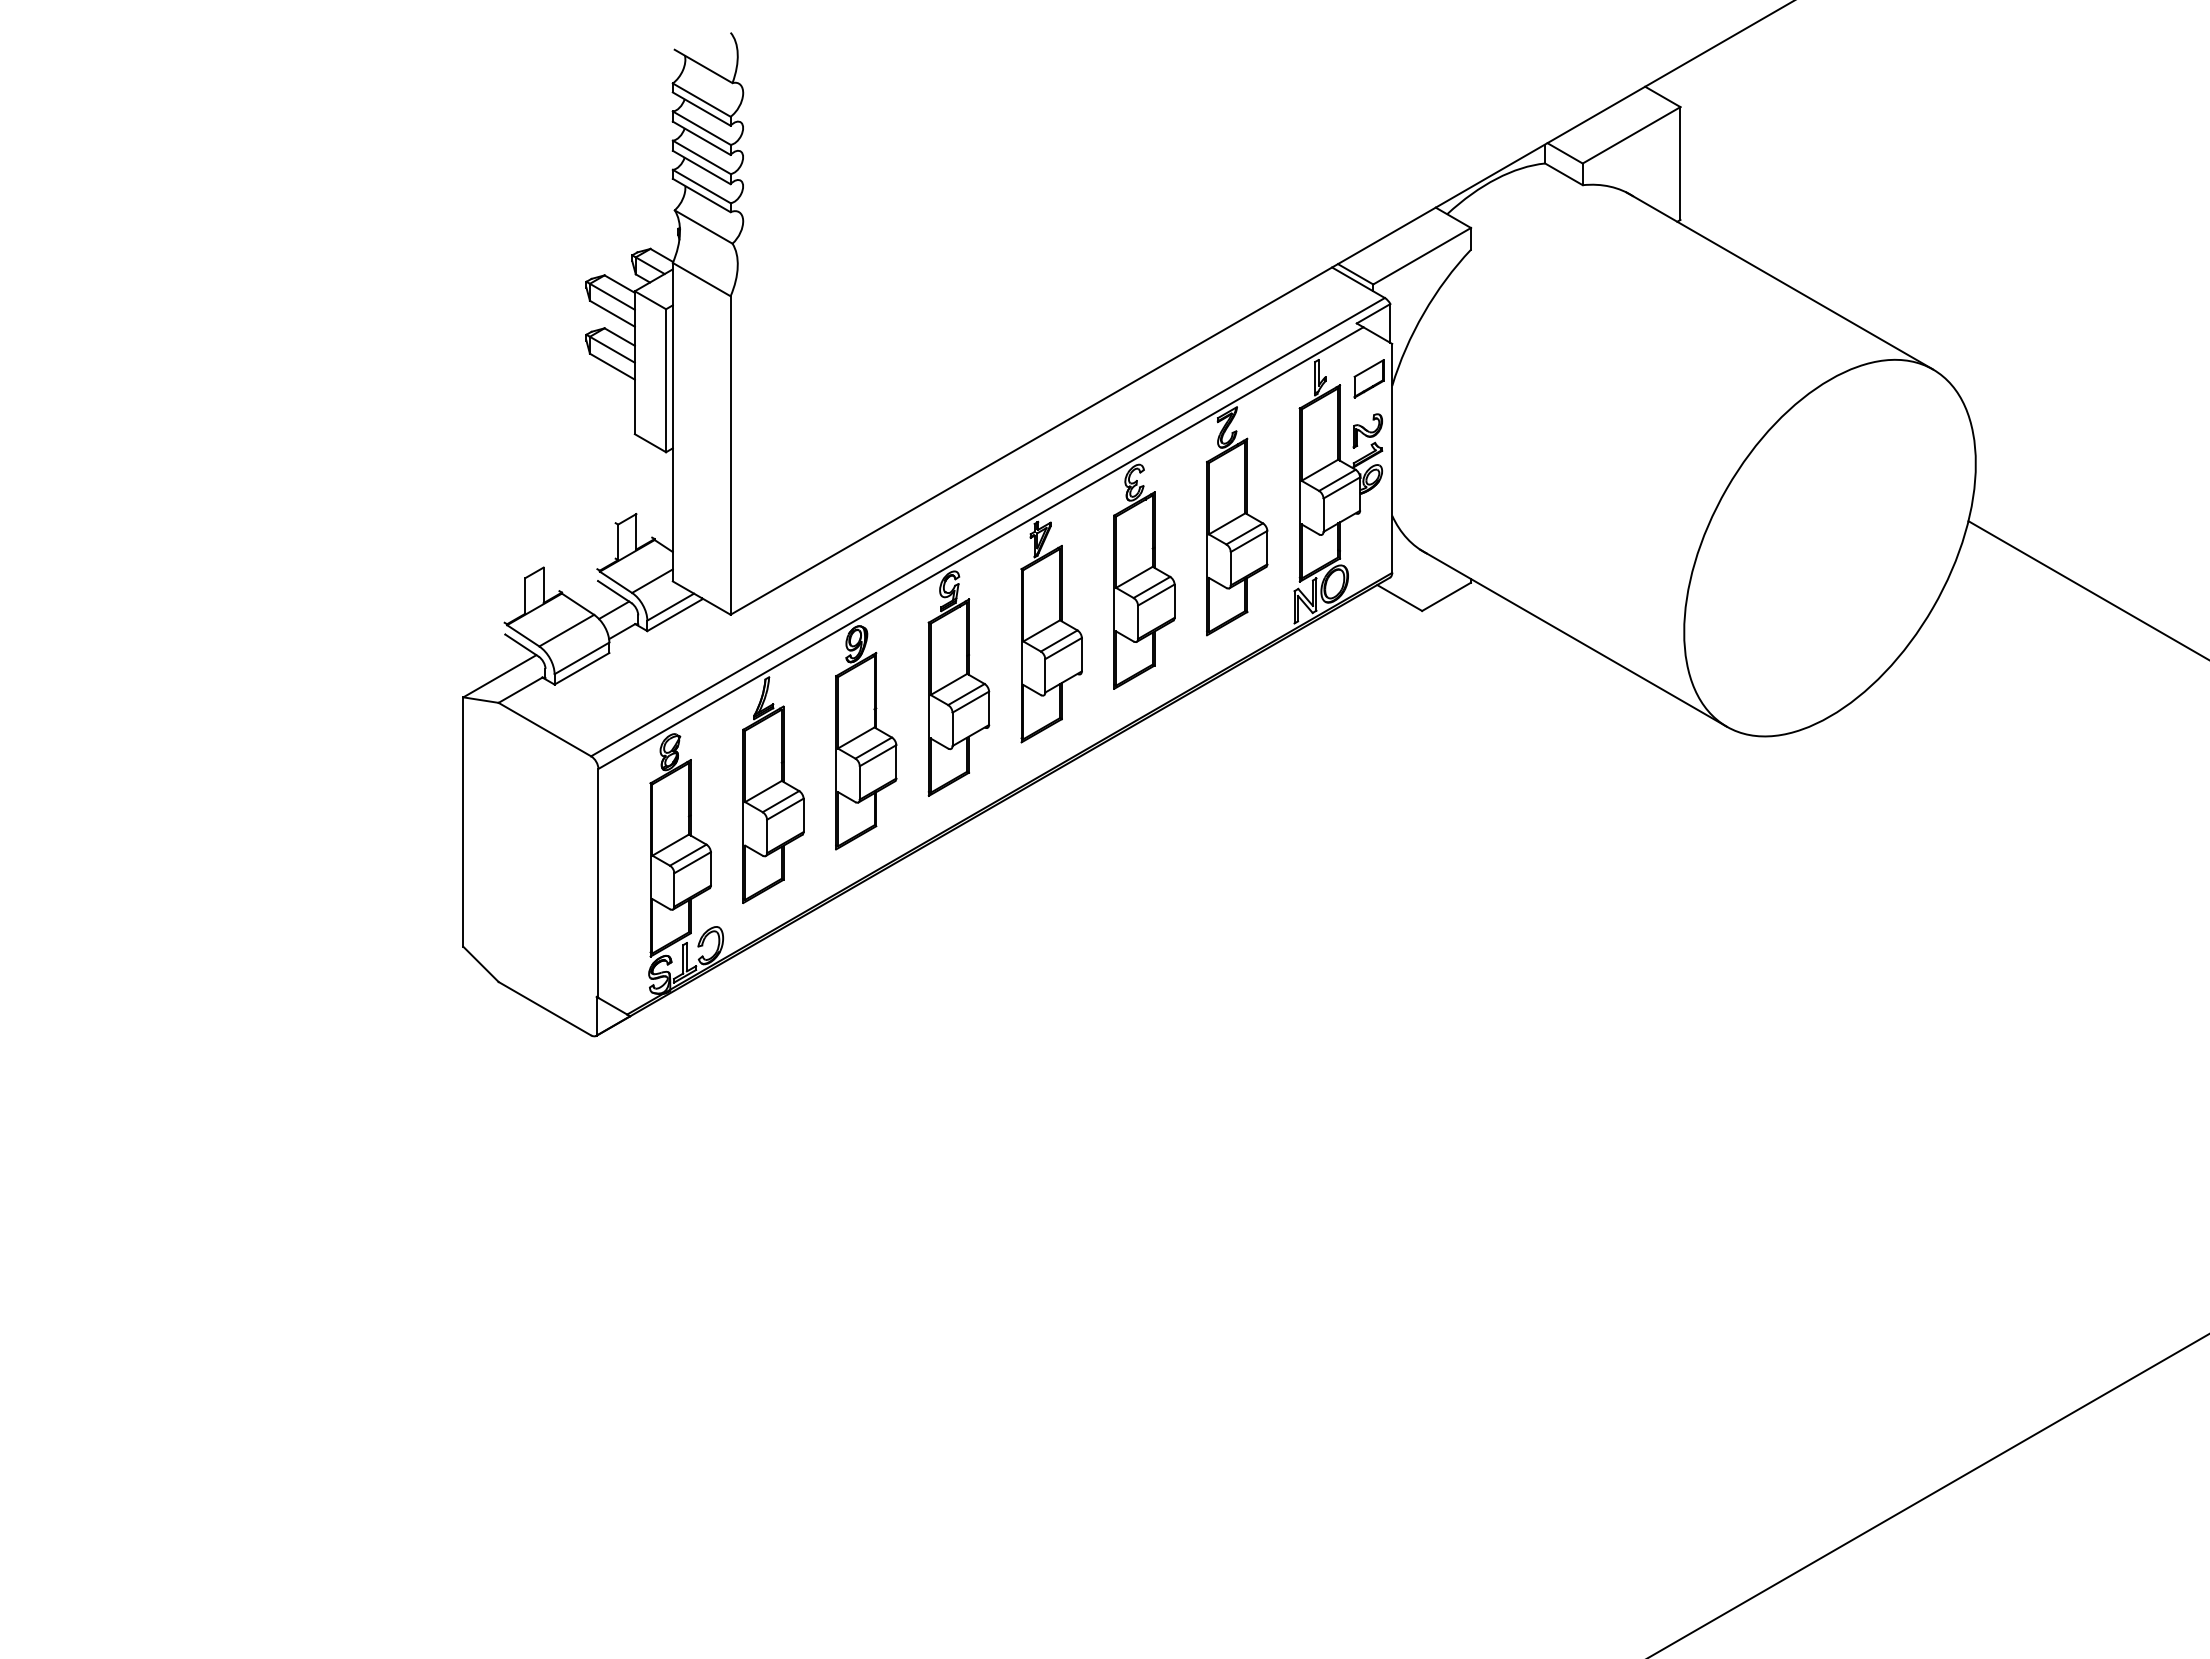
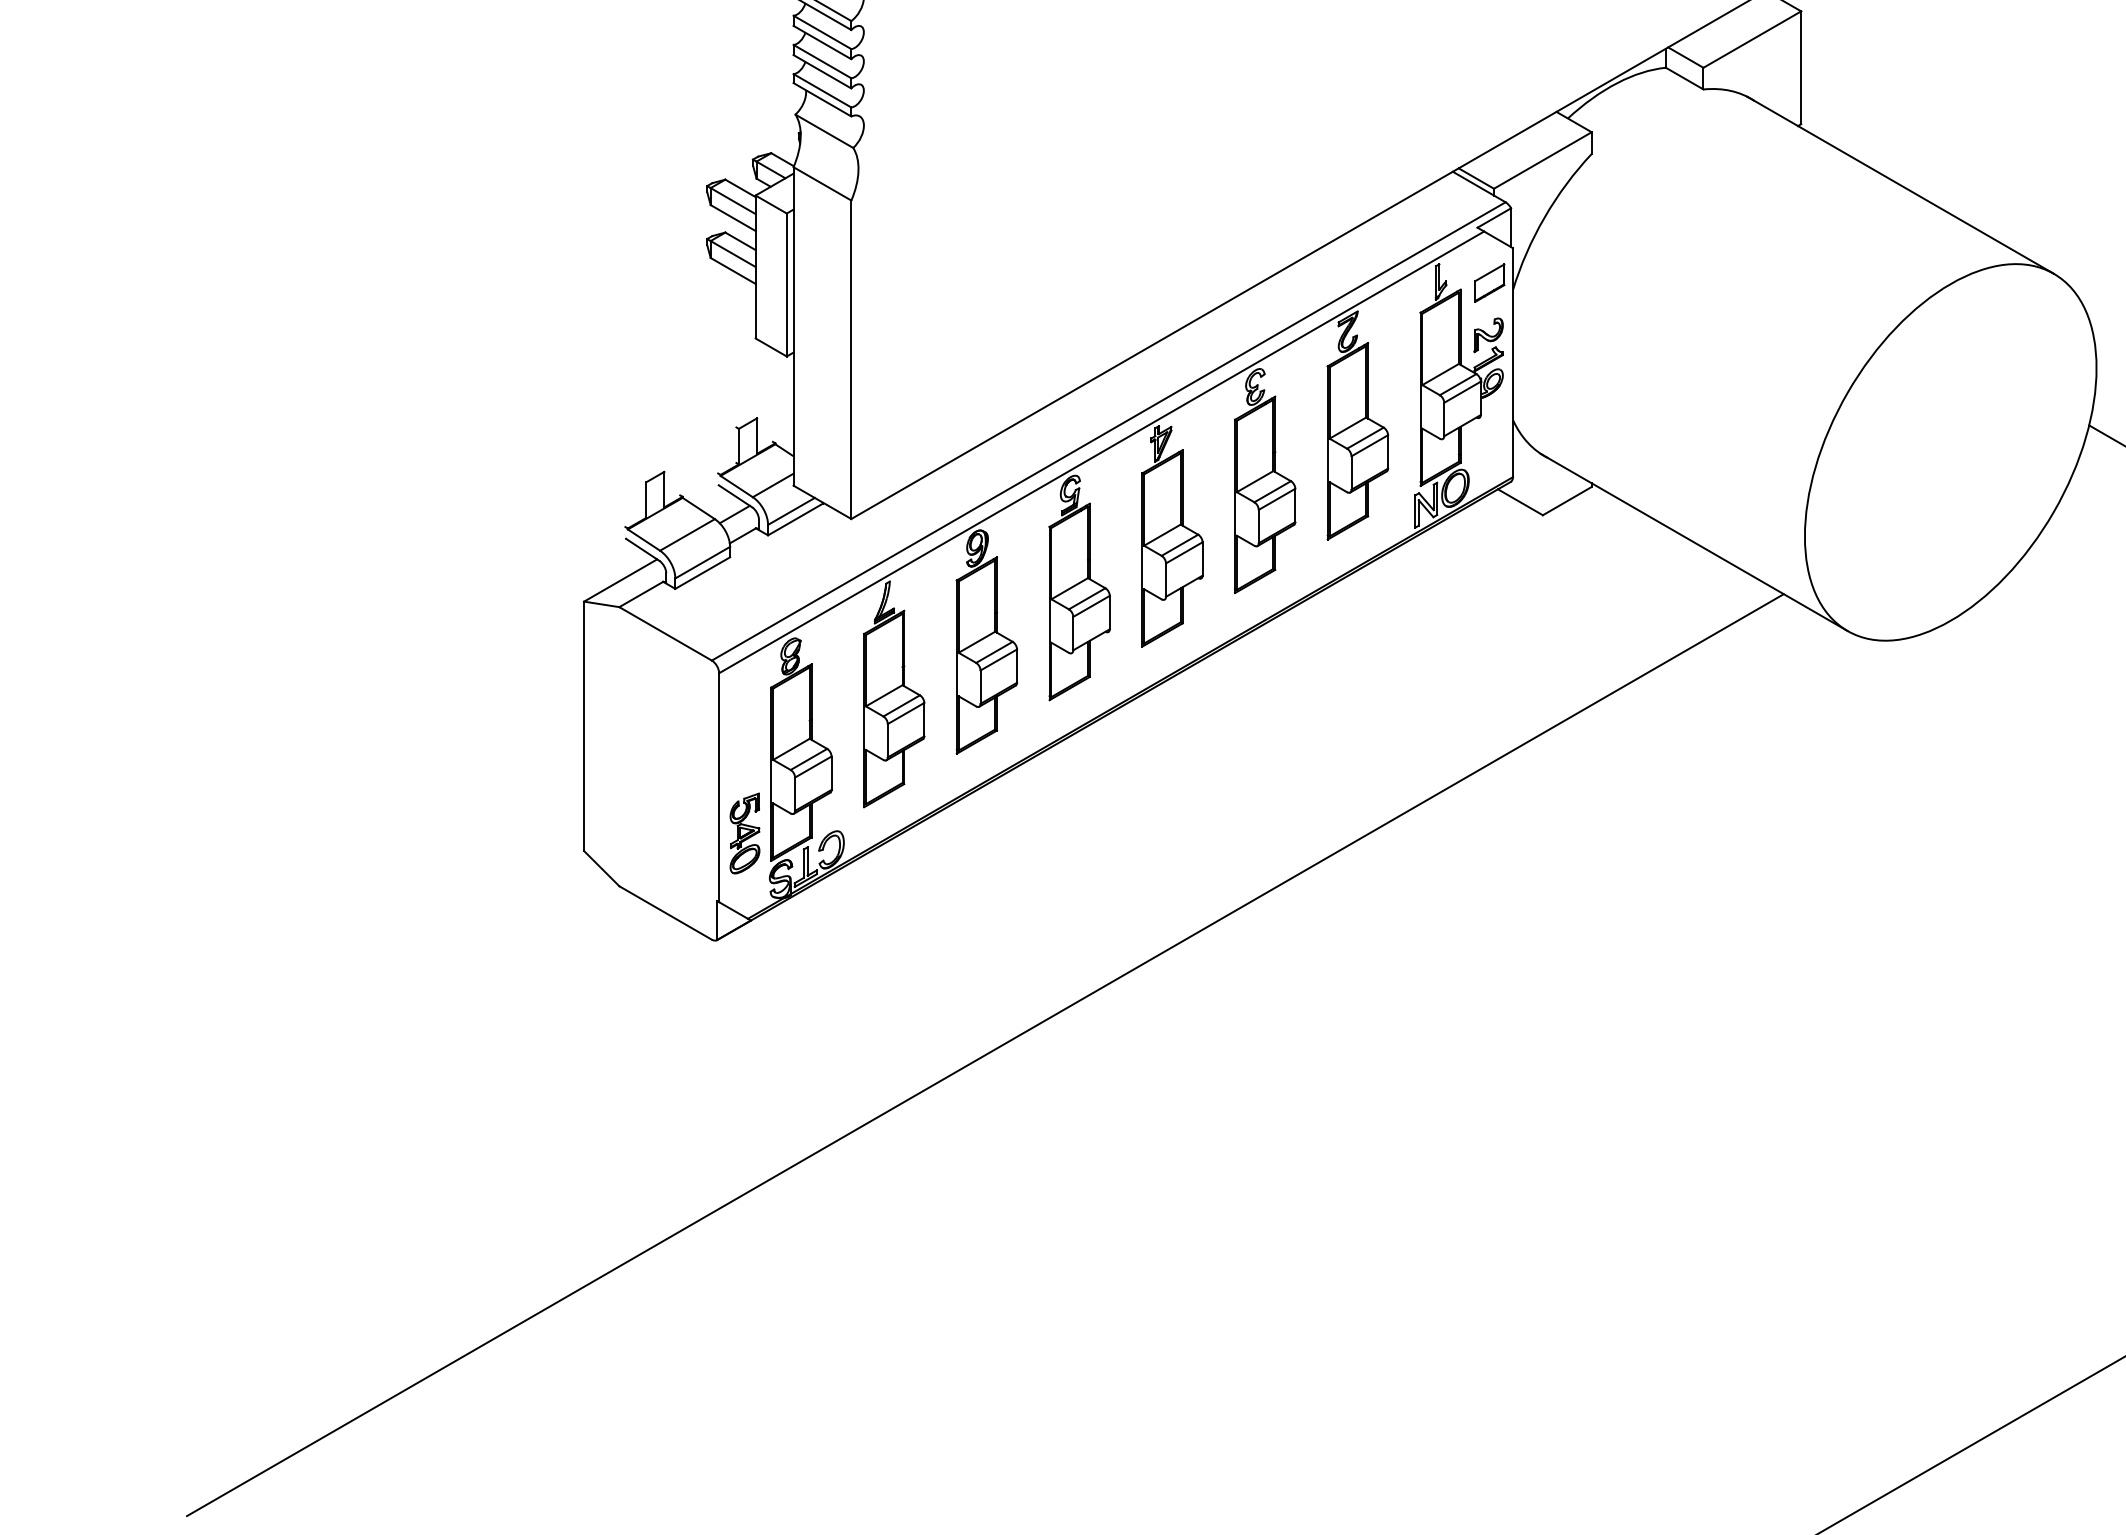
part: (624, 929) -> (745, 833), added
line: (864, 1150) -> (985, 1054), added

